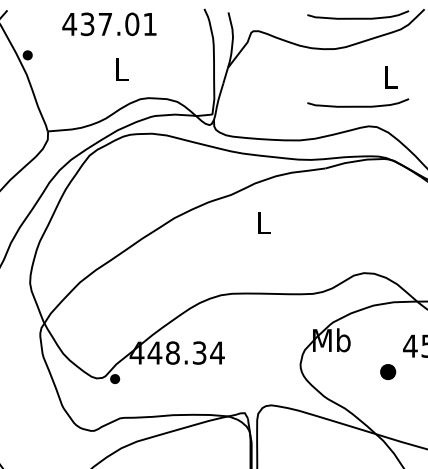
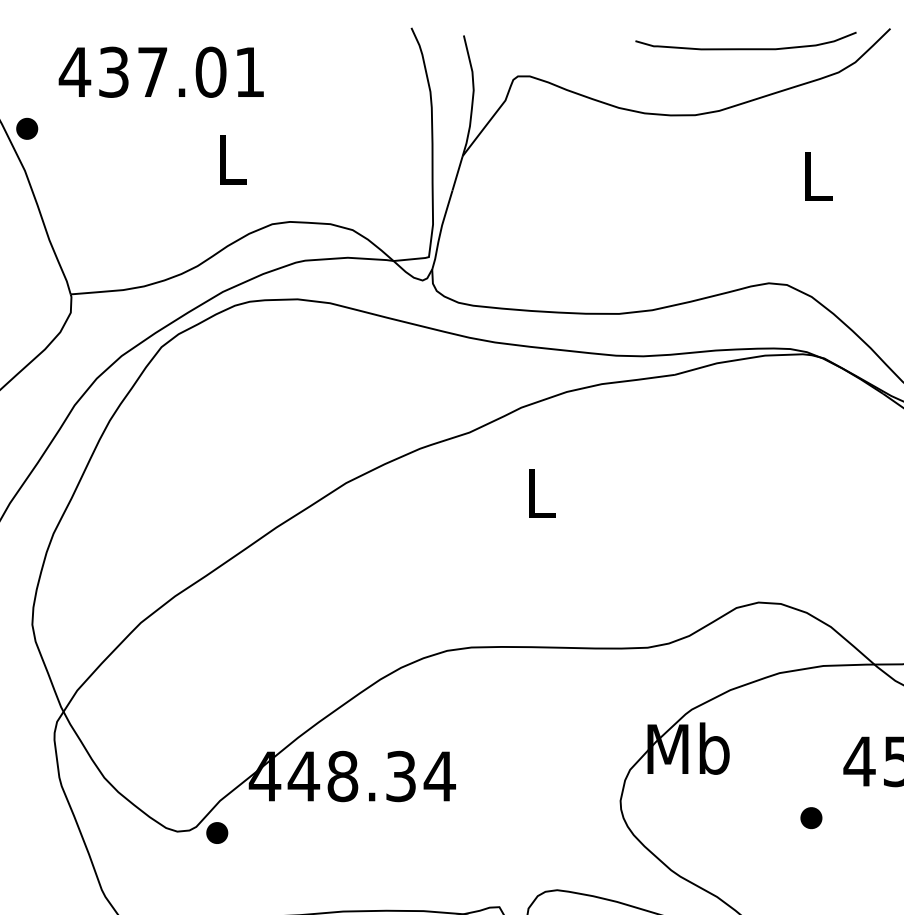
text: (109, 24) -> (161, 72), moved
curve: (358, 105) -> (746, 237), removed
part: (388, 372) -> (811, 818), size x0.62

